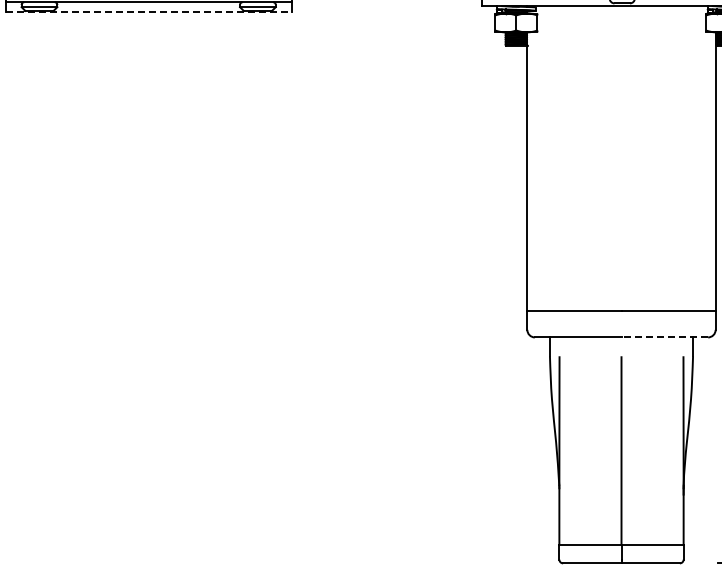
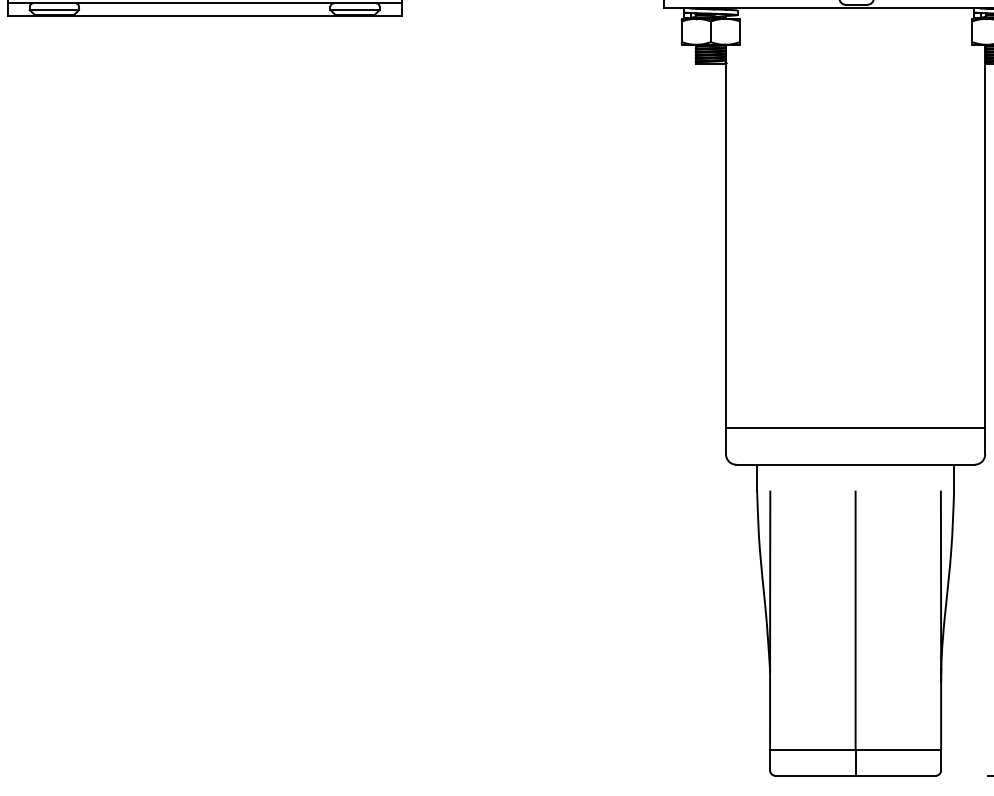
line: (149, 11) -> (205, 15), dashed -> solid
line: (664, 337) -> (914, 464), dashed -> solid

